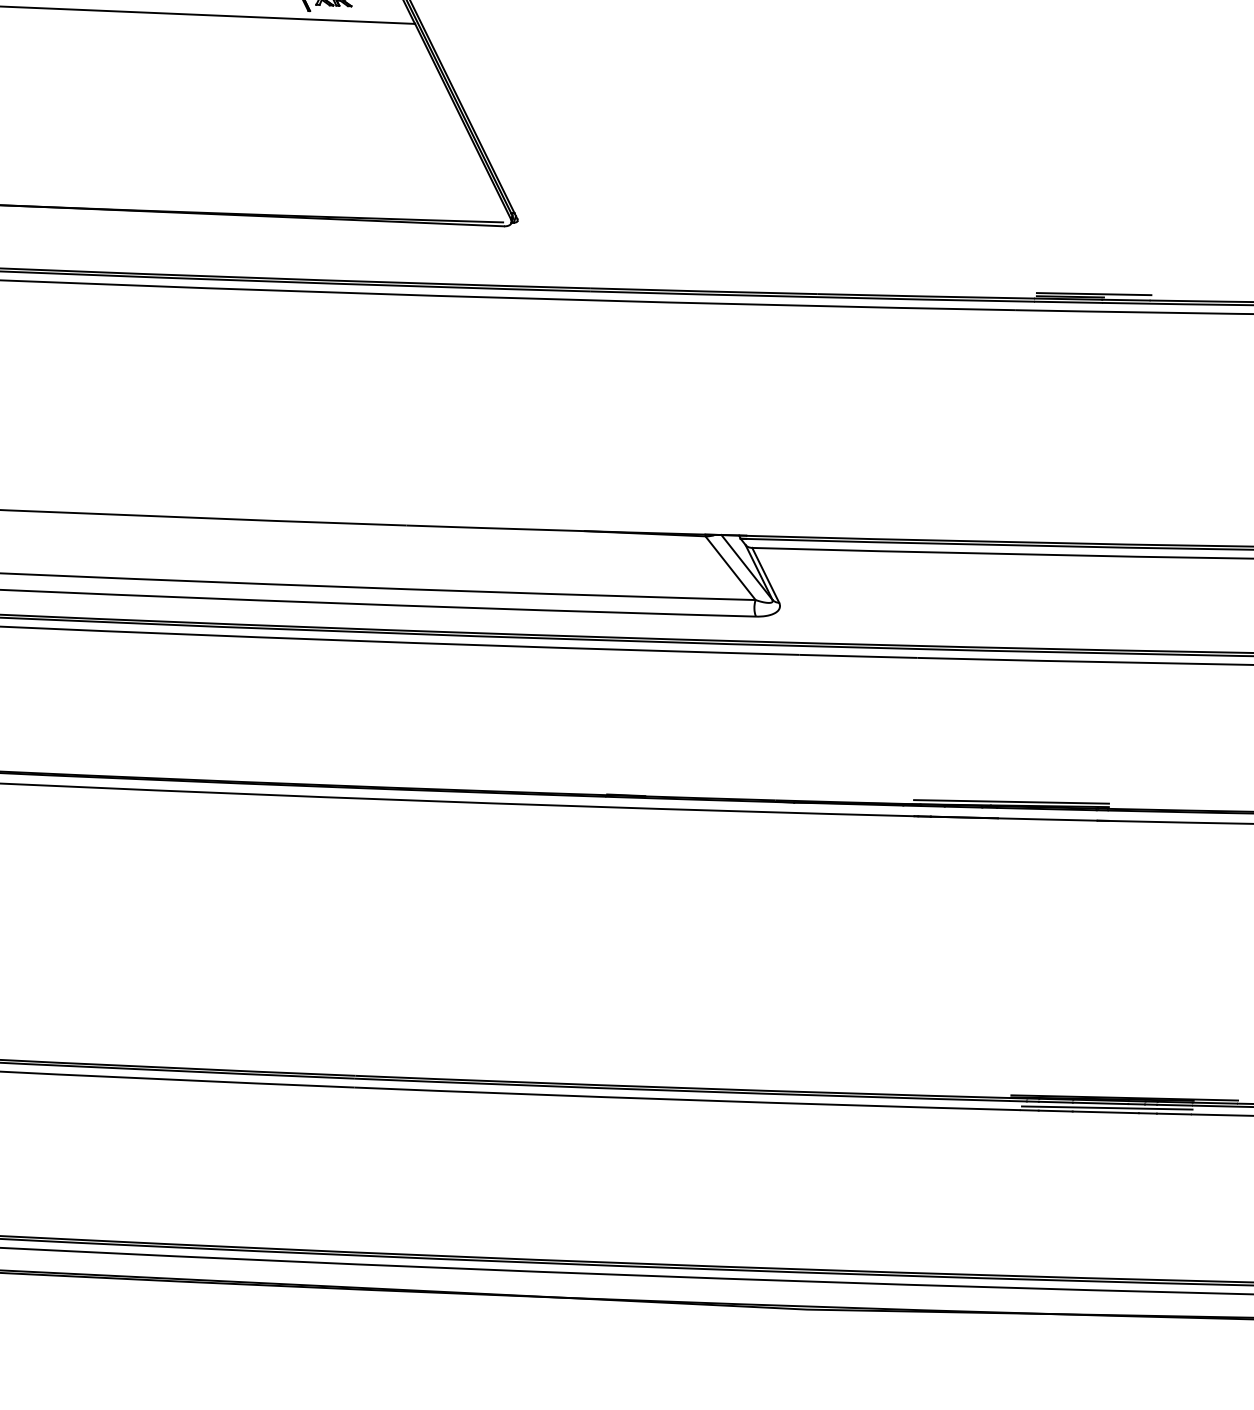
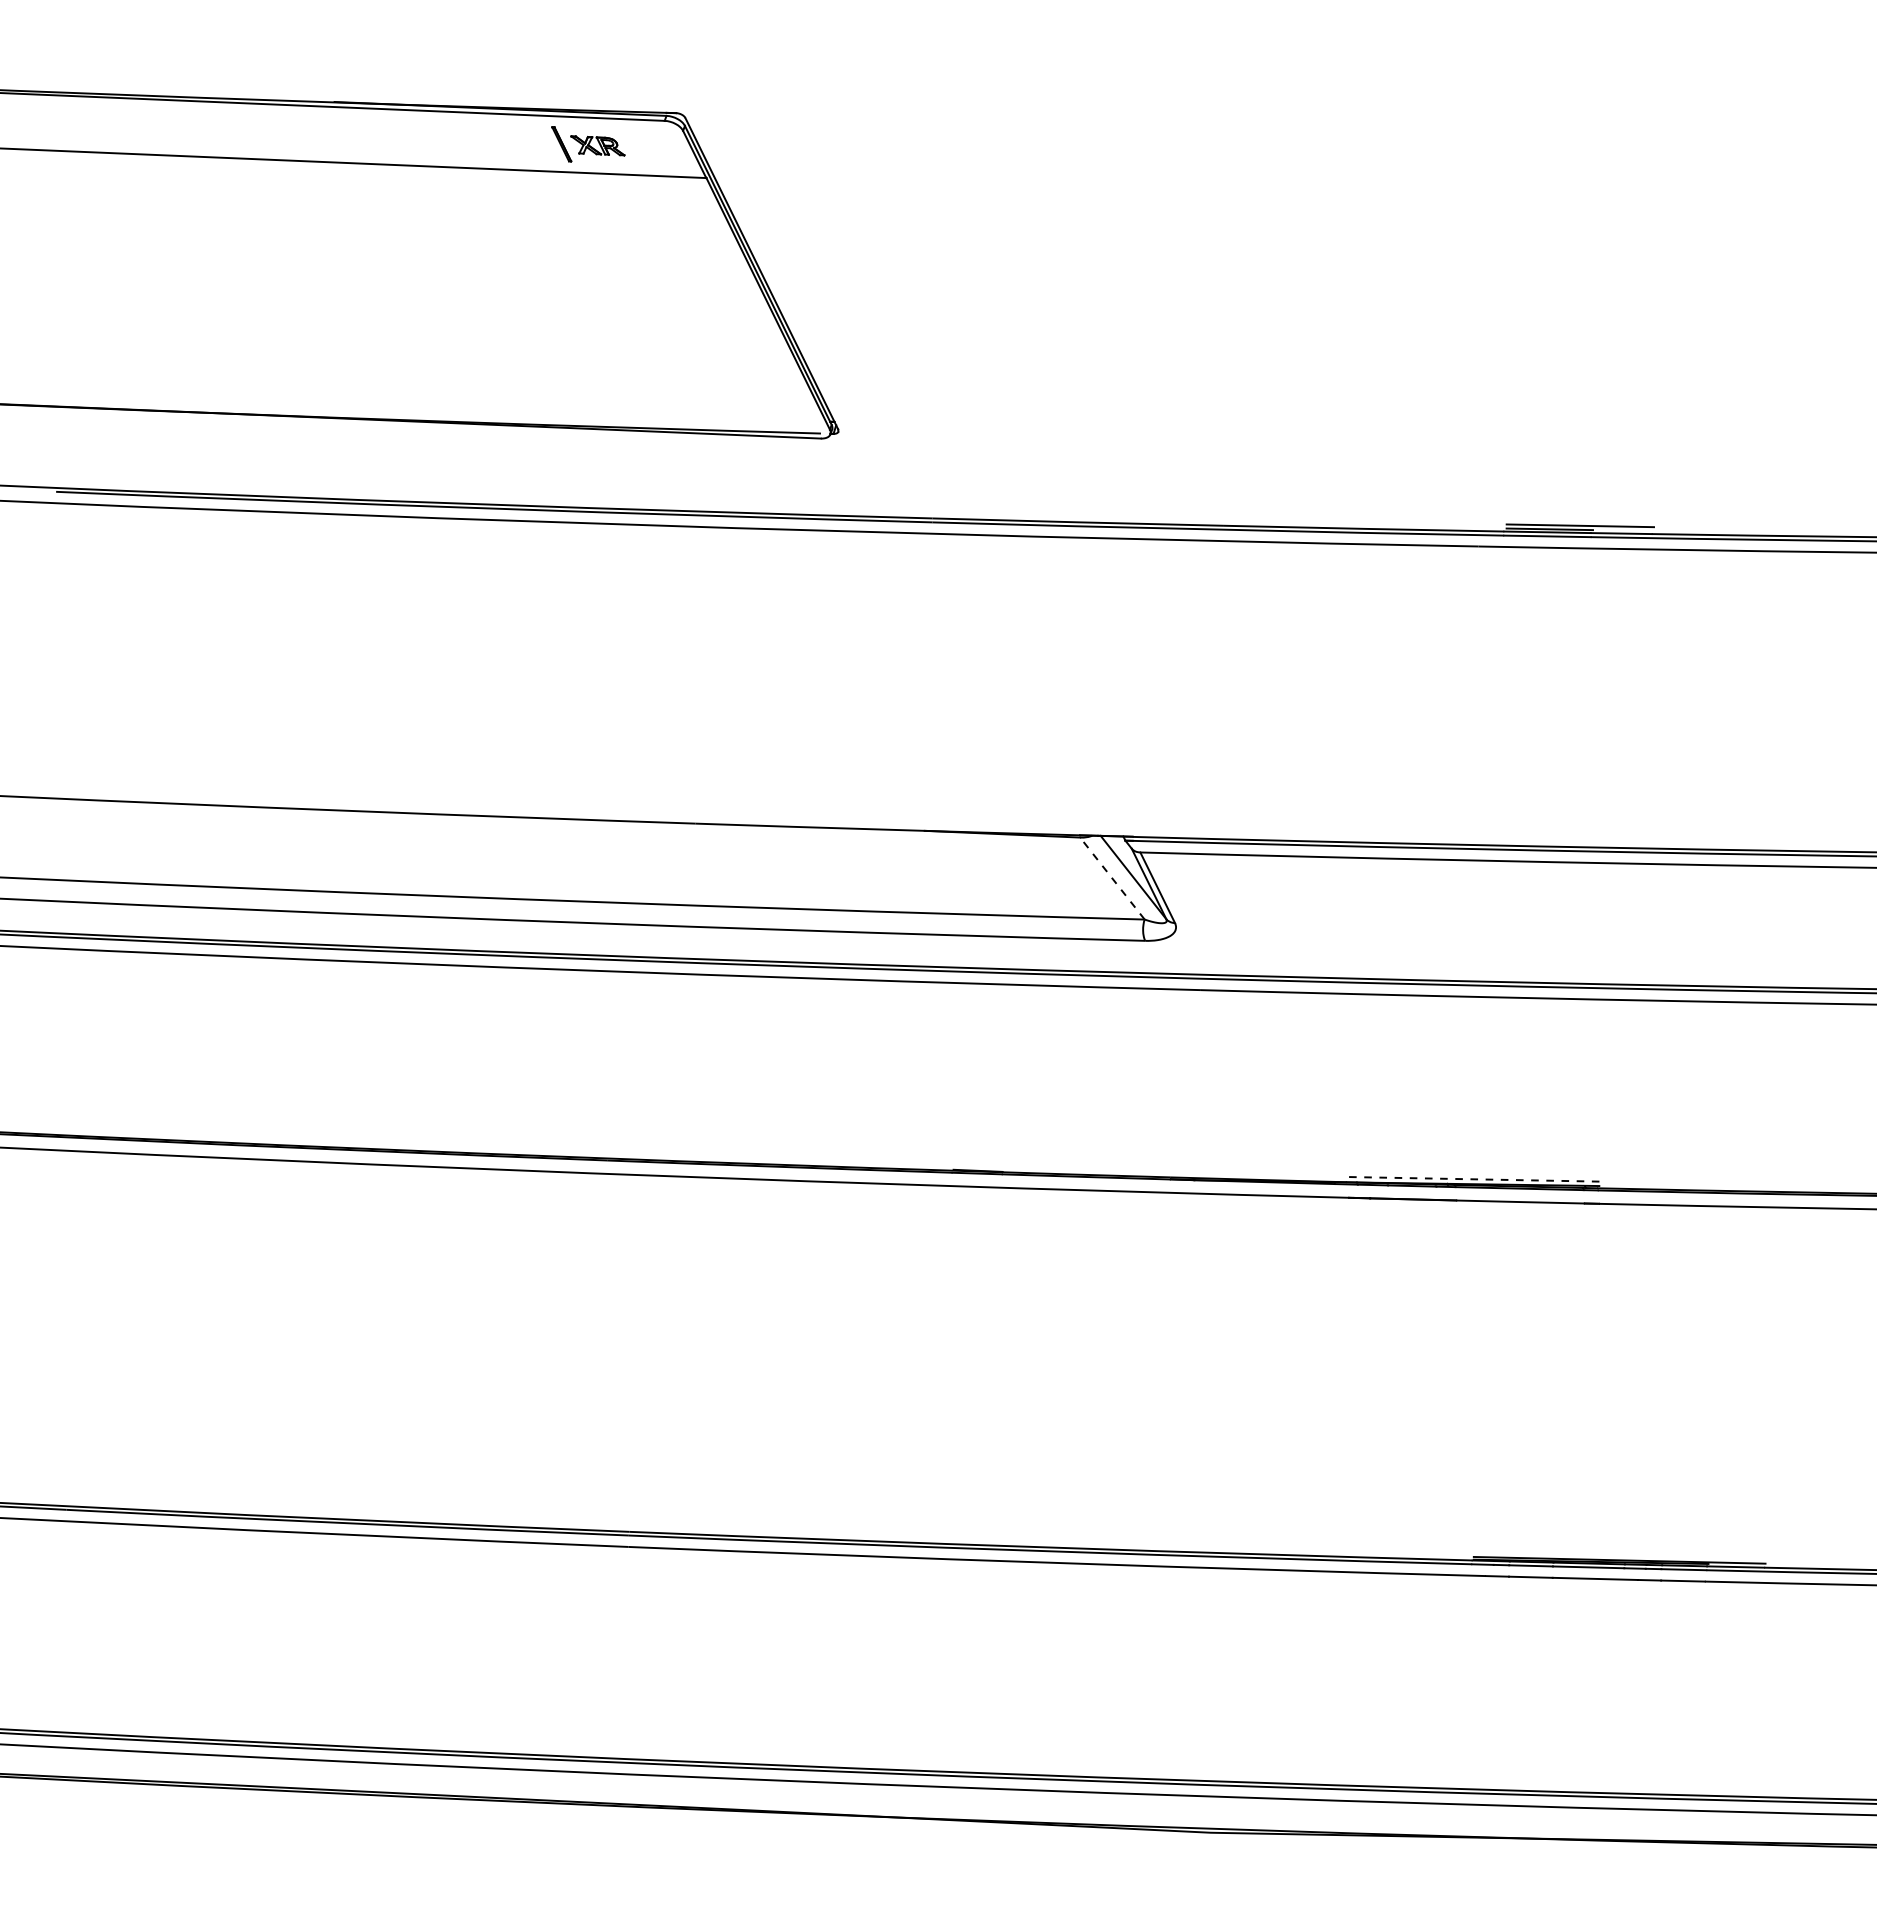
line: (730, 568) -> (1112, 878), solid -> dashed
line: (1011, 802) -> (1473, 1179), solid -> dashed
line: (1106, 1108) -> (1596, 1573), removed

